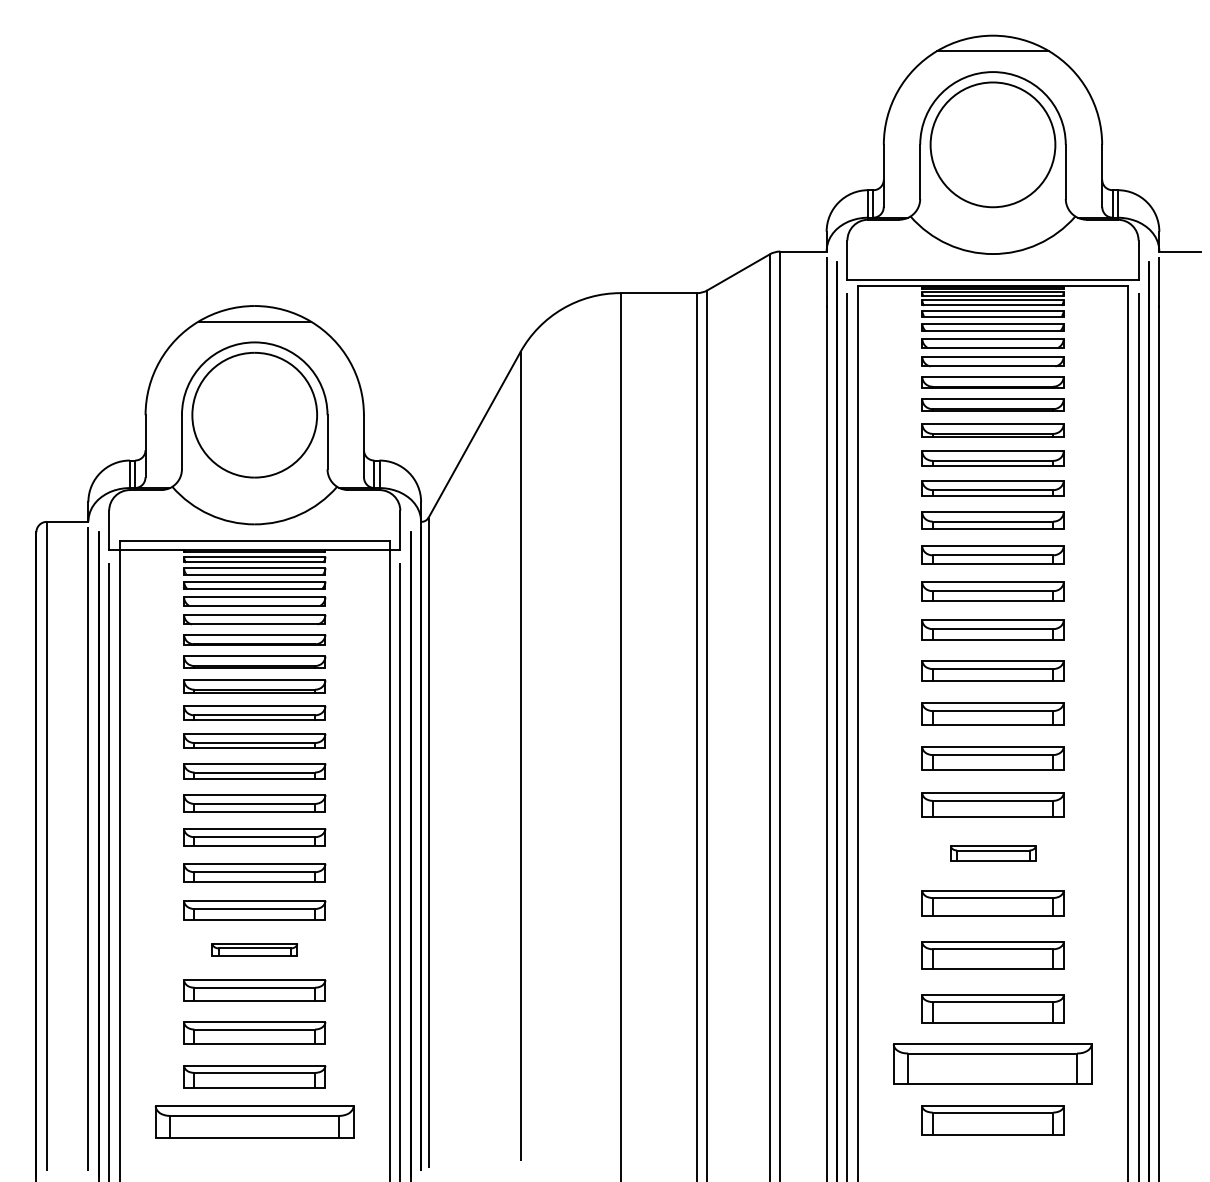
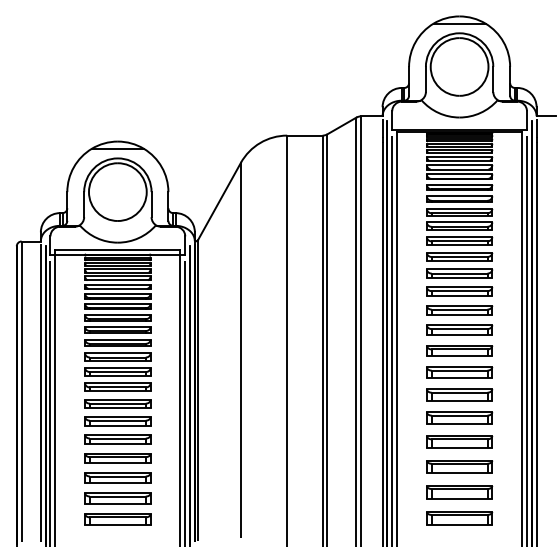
part: (992, 852) -> (459, 394), size x1.67
part: (253, 949) -> (117, 439), size x1.67
part: (992, 1064) -> (459, 492), size x0.71
part: (253, 1122) -> (117, 519), size x0.71

